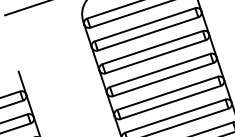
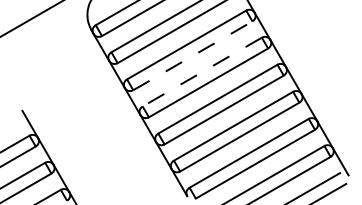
line: (155, 56) -> (192, 55), solid -> dashed
line: (160, 70) -> (202, 72), solid -> dashed

